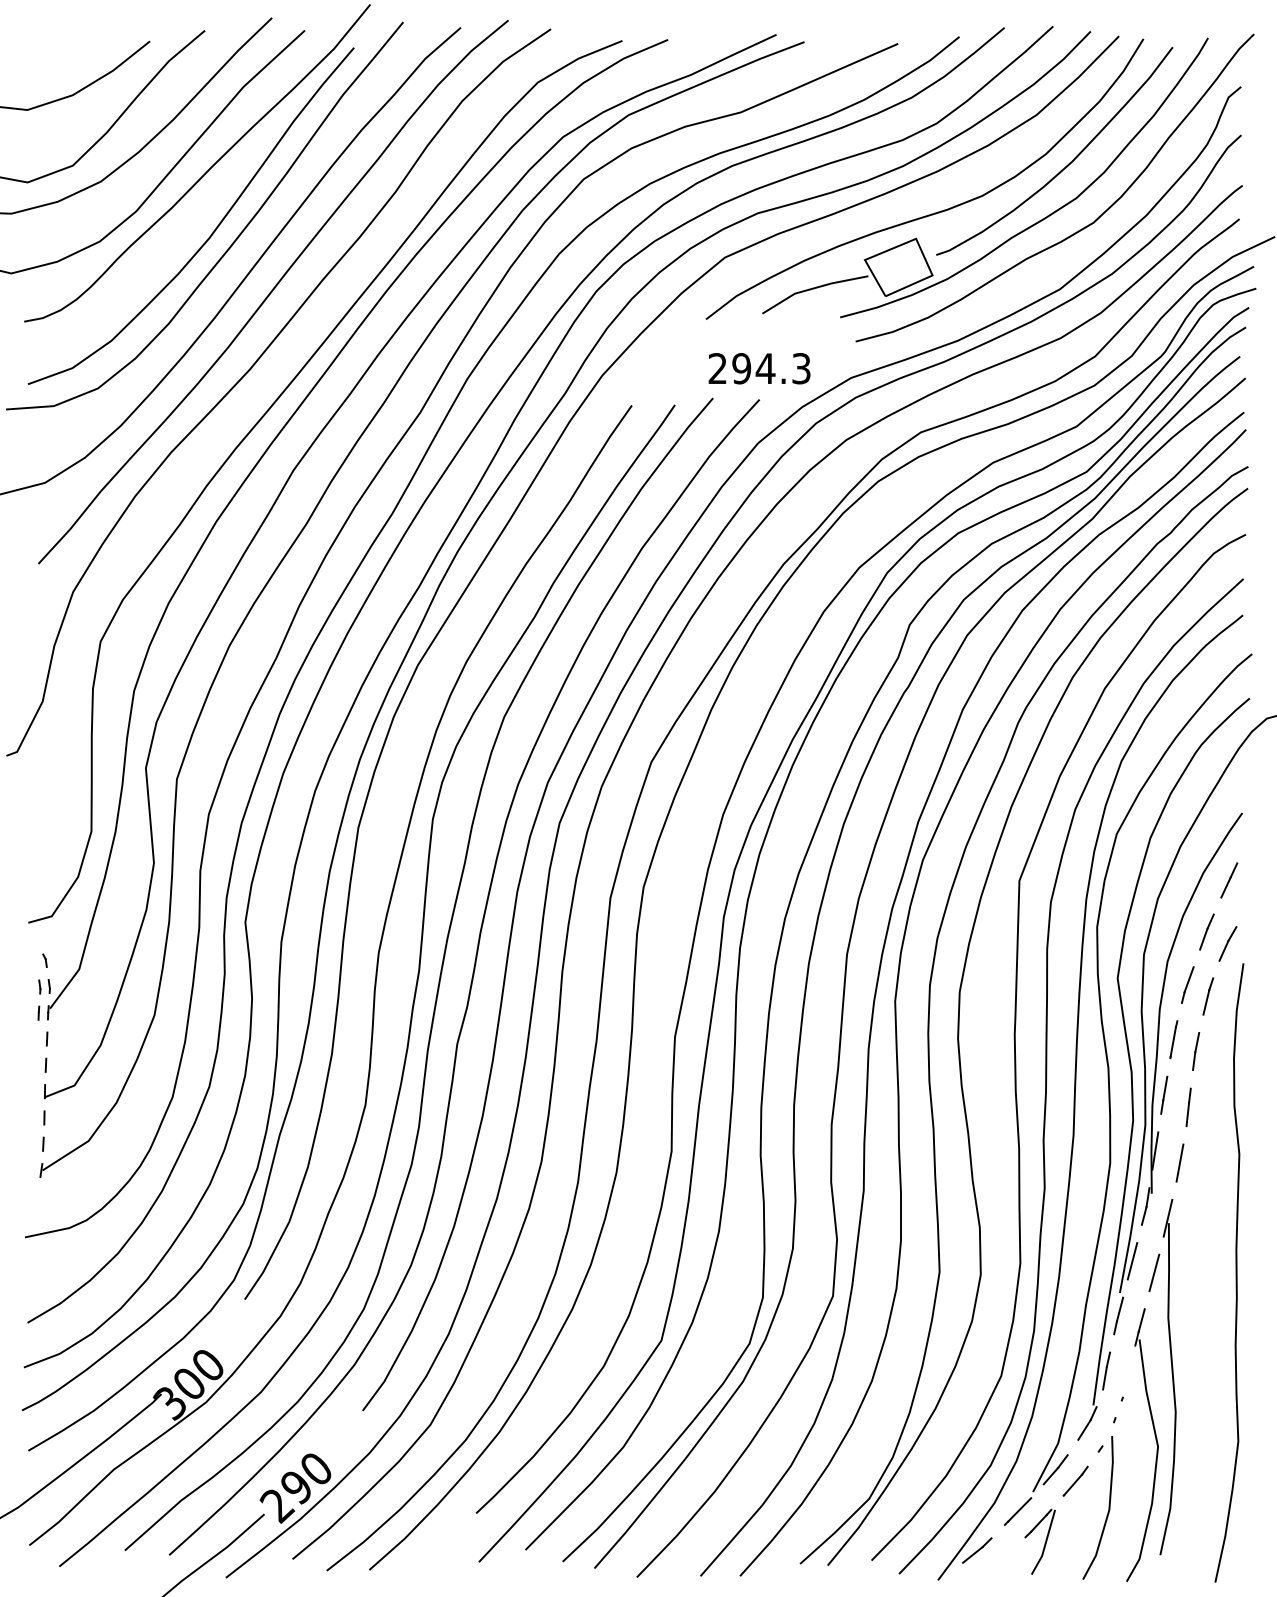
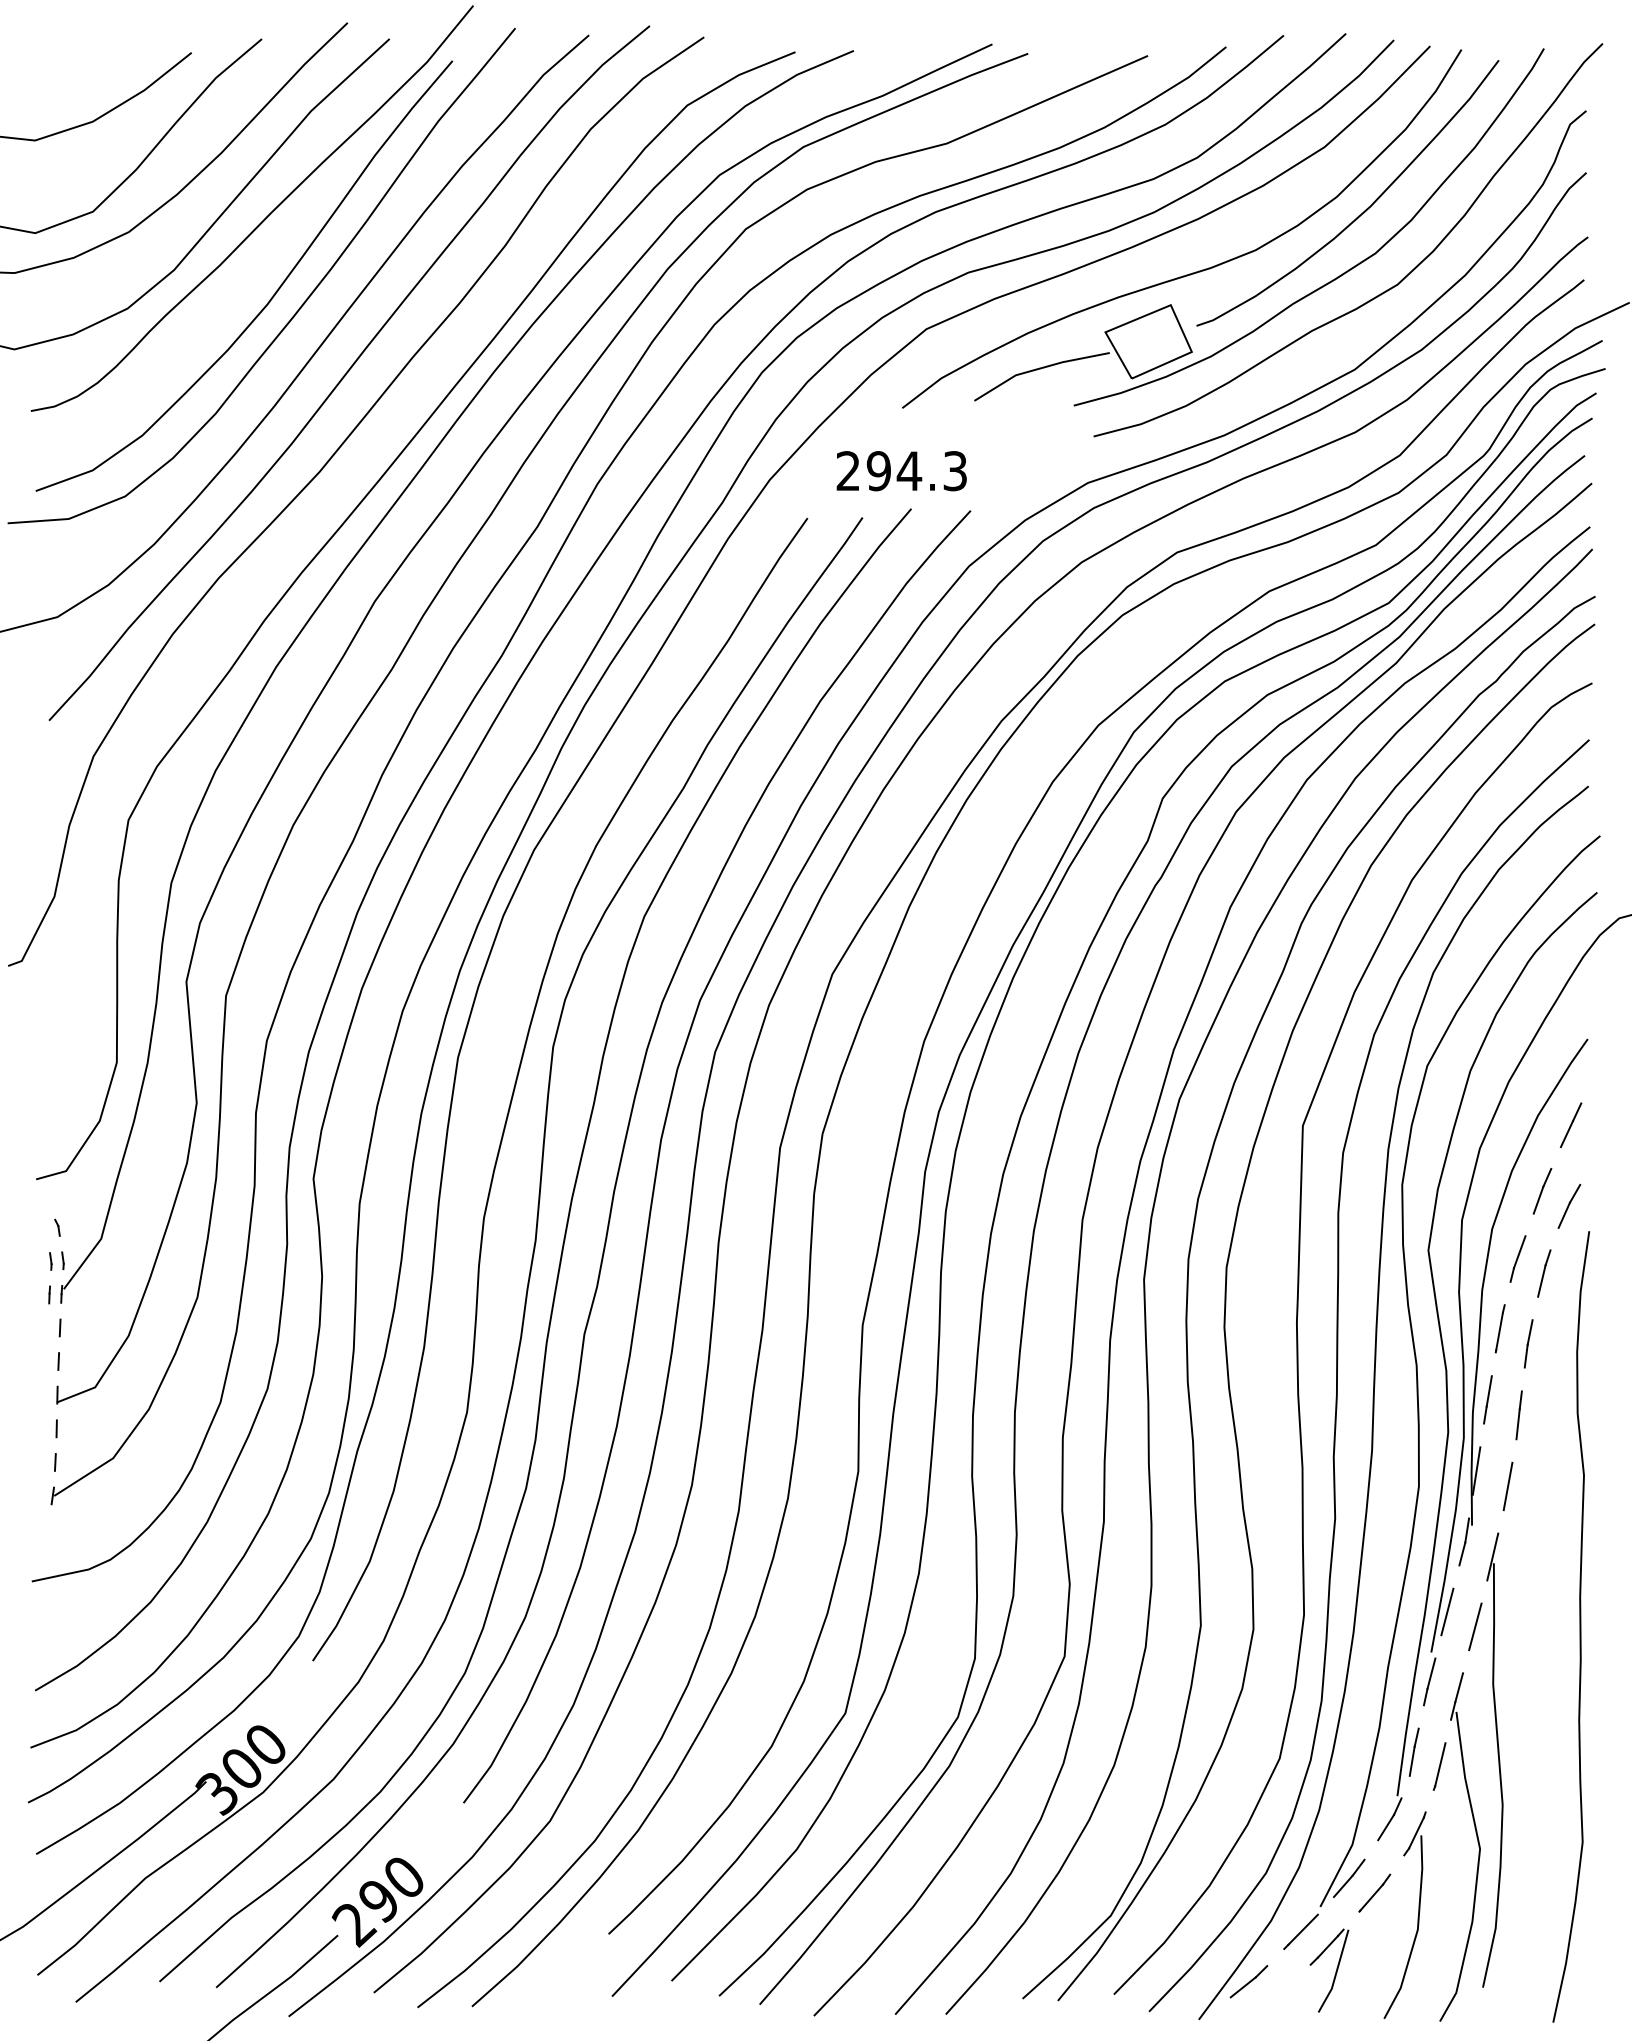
text: (759, 368) -> (901, 471), moved
line: (1127, 1380) -> (1440, 1764), added
line: (1108, 1433) -> (1416, 1832), added

